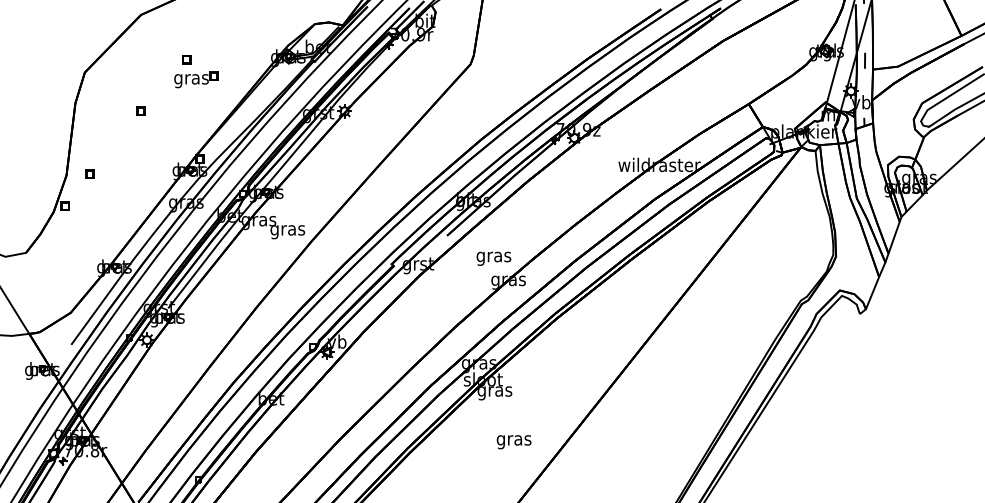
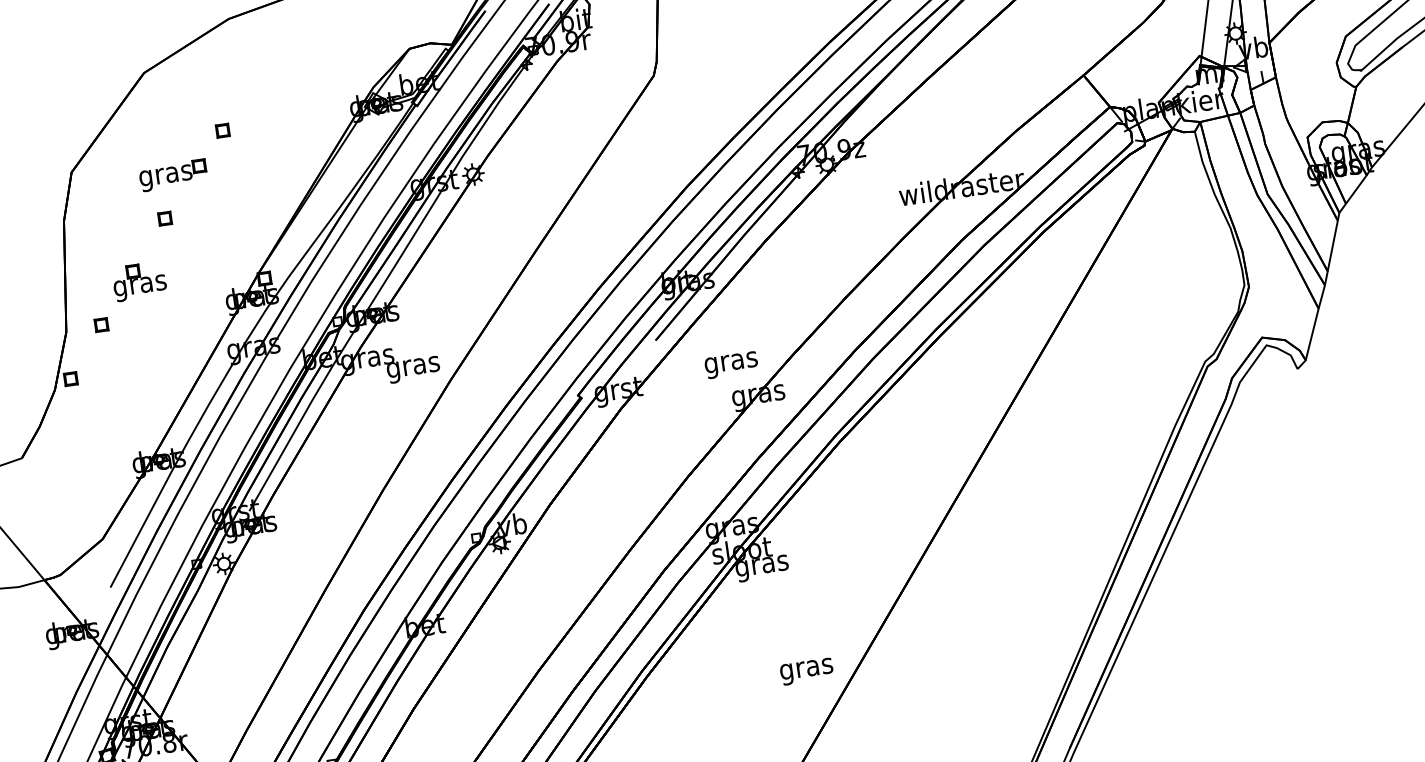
part: (196, 79) -> (173, 174), moved
part: (118, 148) -> (139, 280), added
text: (513, 442) -> (806, 672), moved

